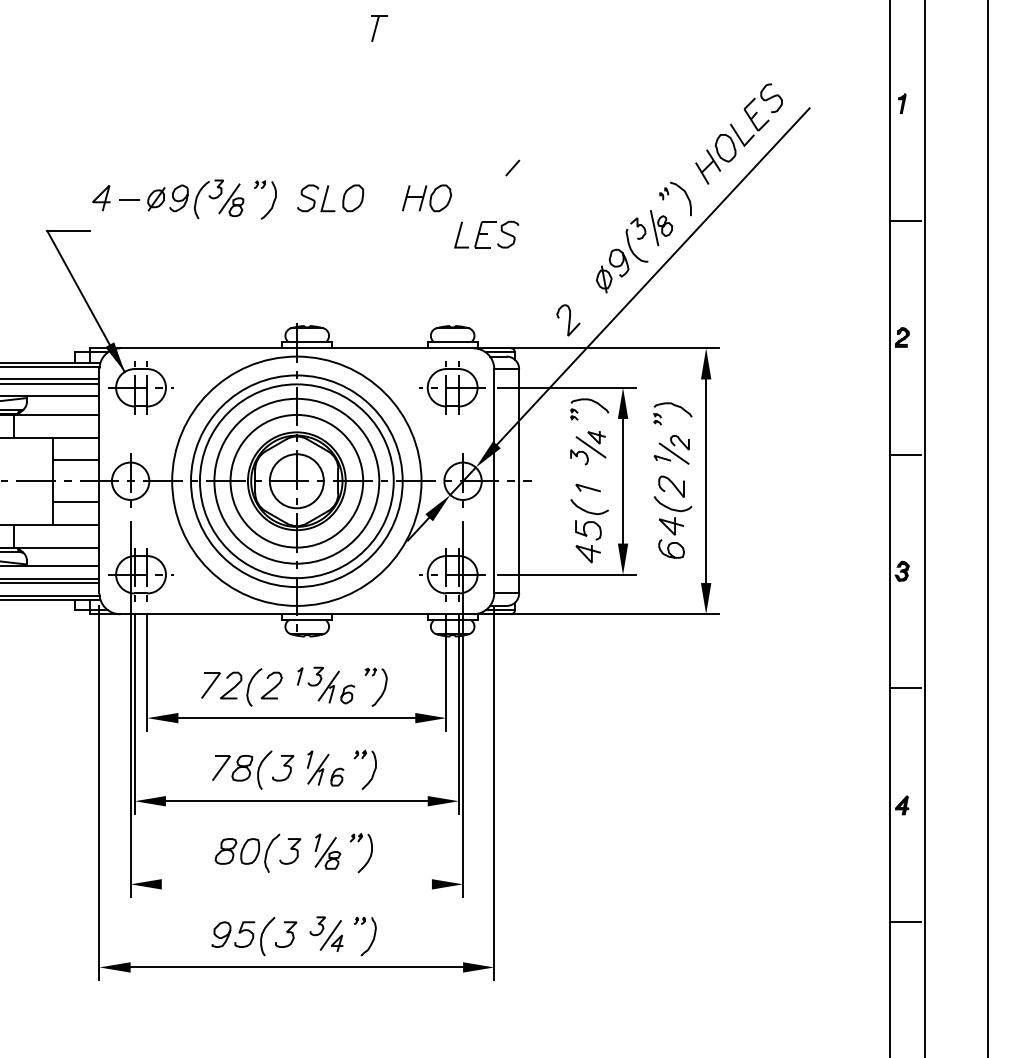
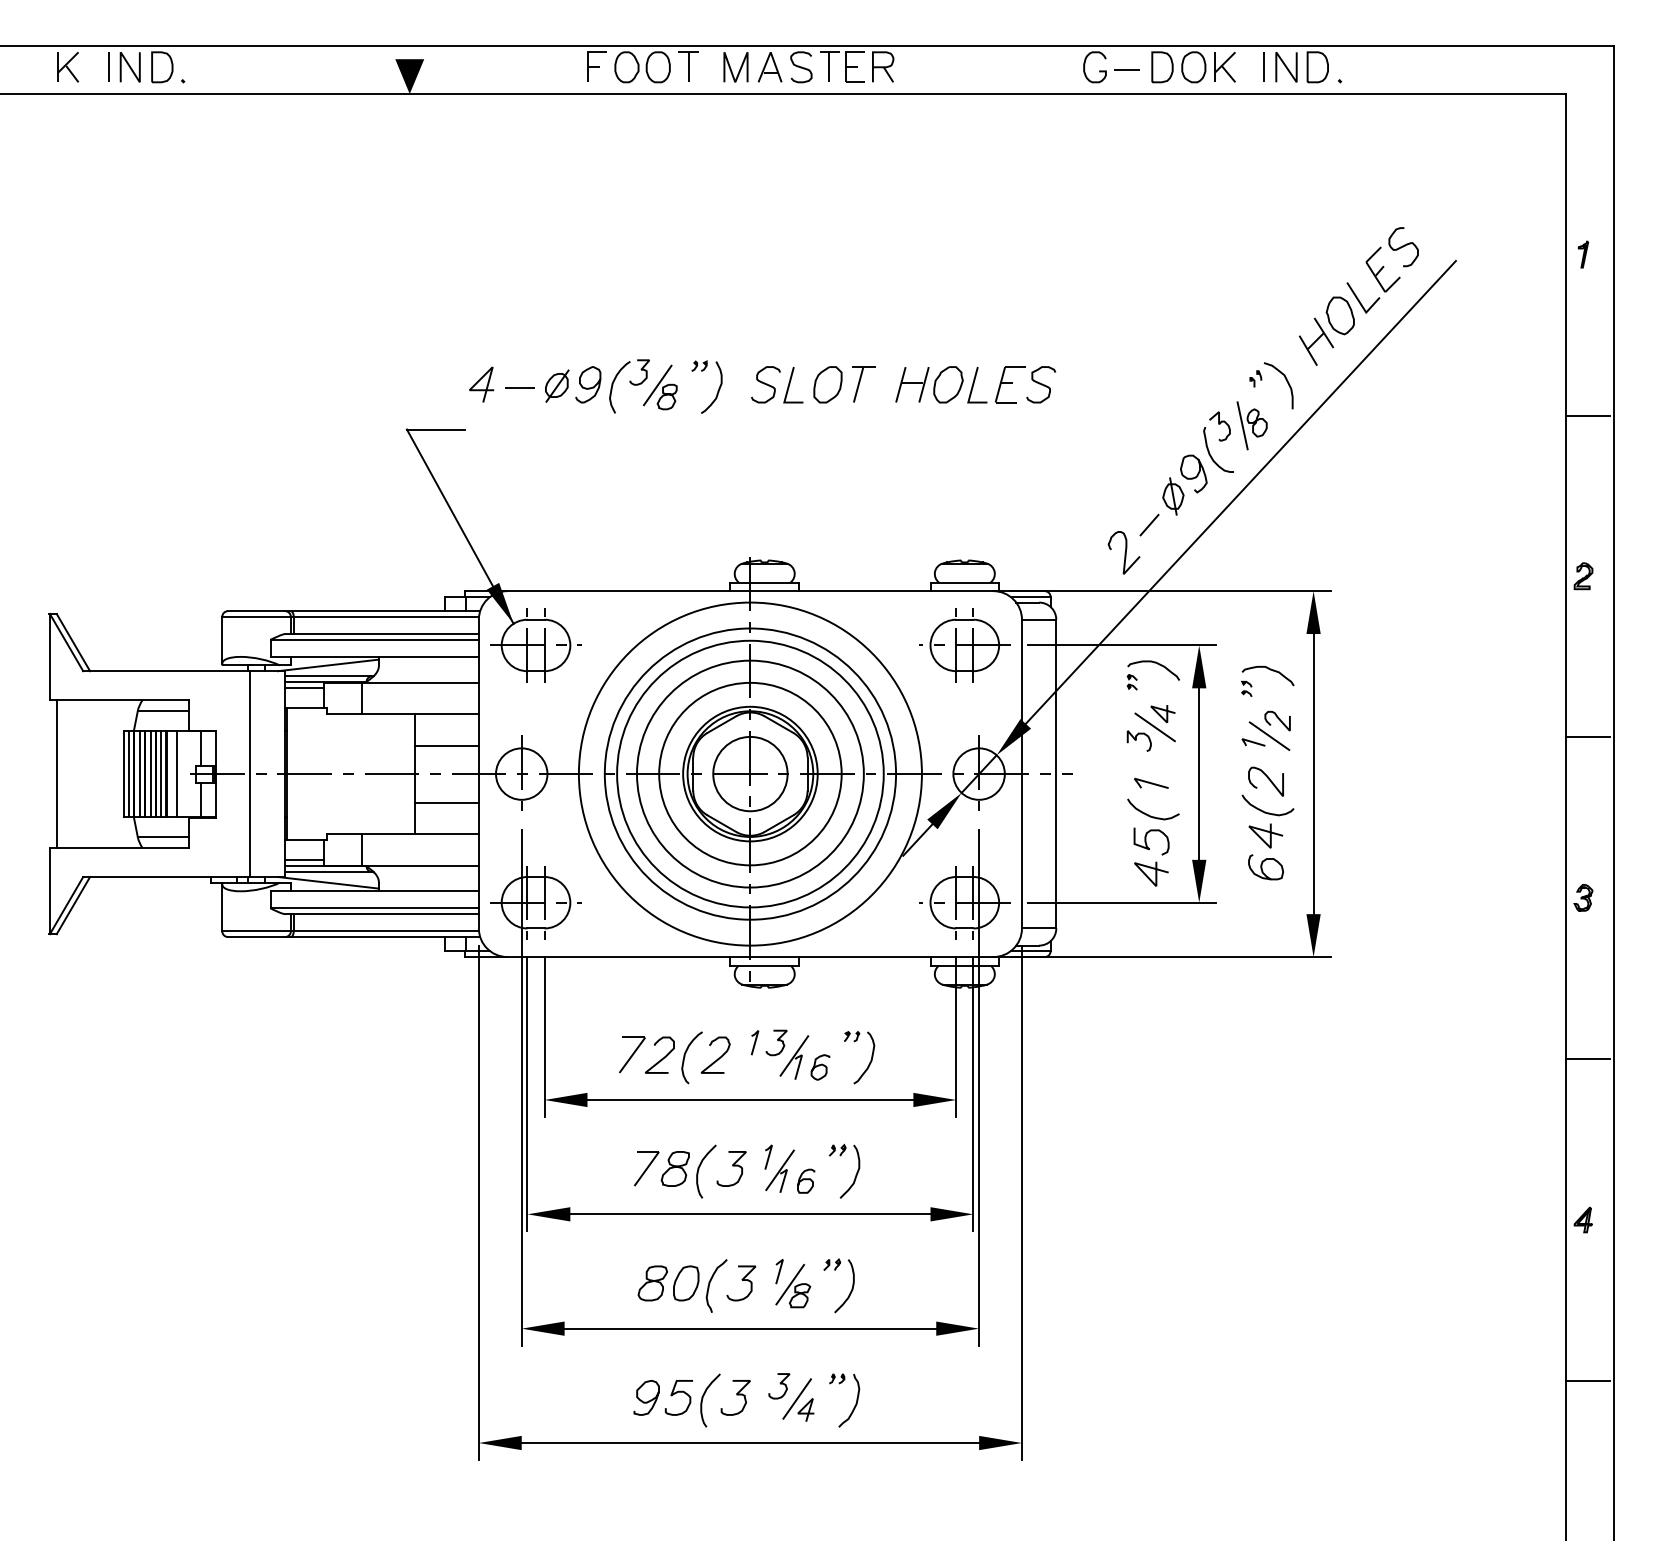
part: (379, 28) -> (863, 384), moved
line: (512, 167) -> (1149, 524), moved
part: (486, 234) -> (1011, 384), moved
line: (296, 884) -> (750, 1328), added

